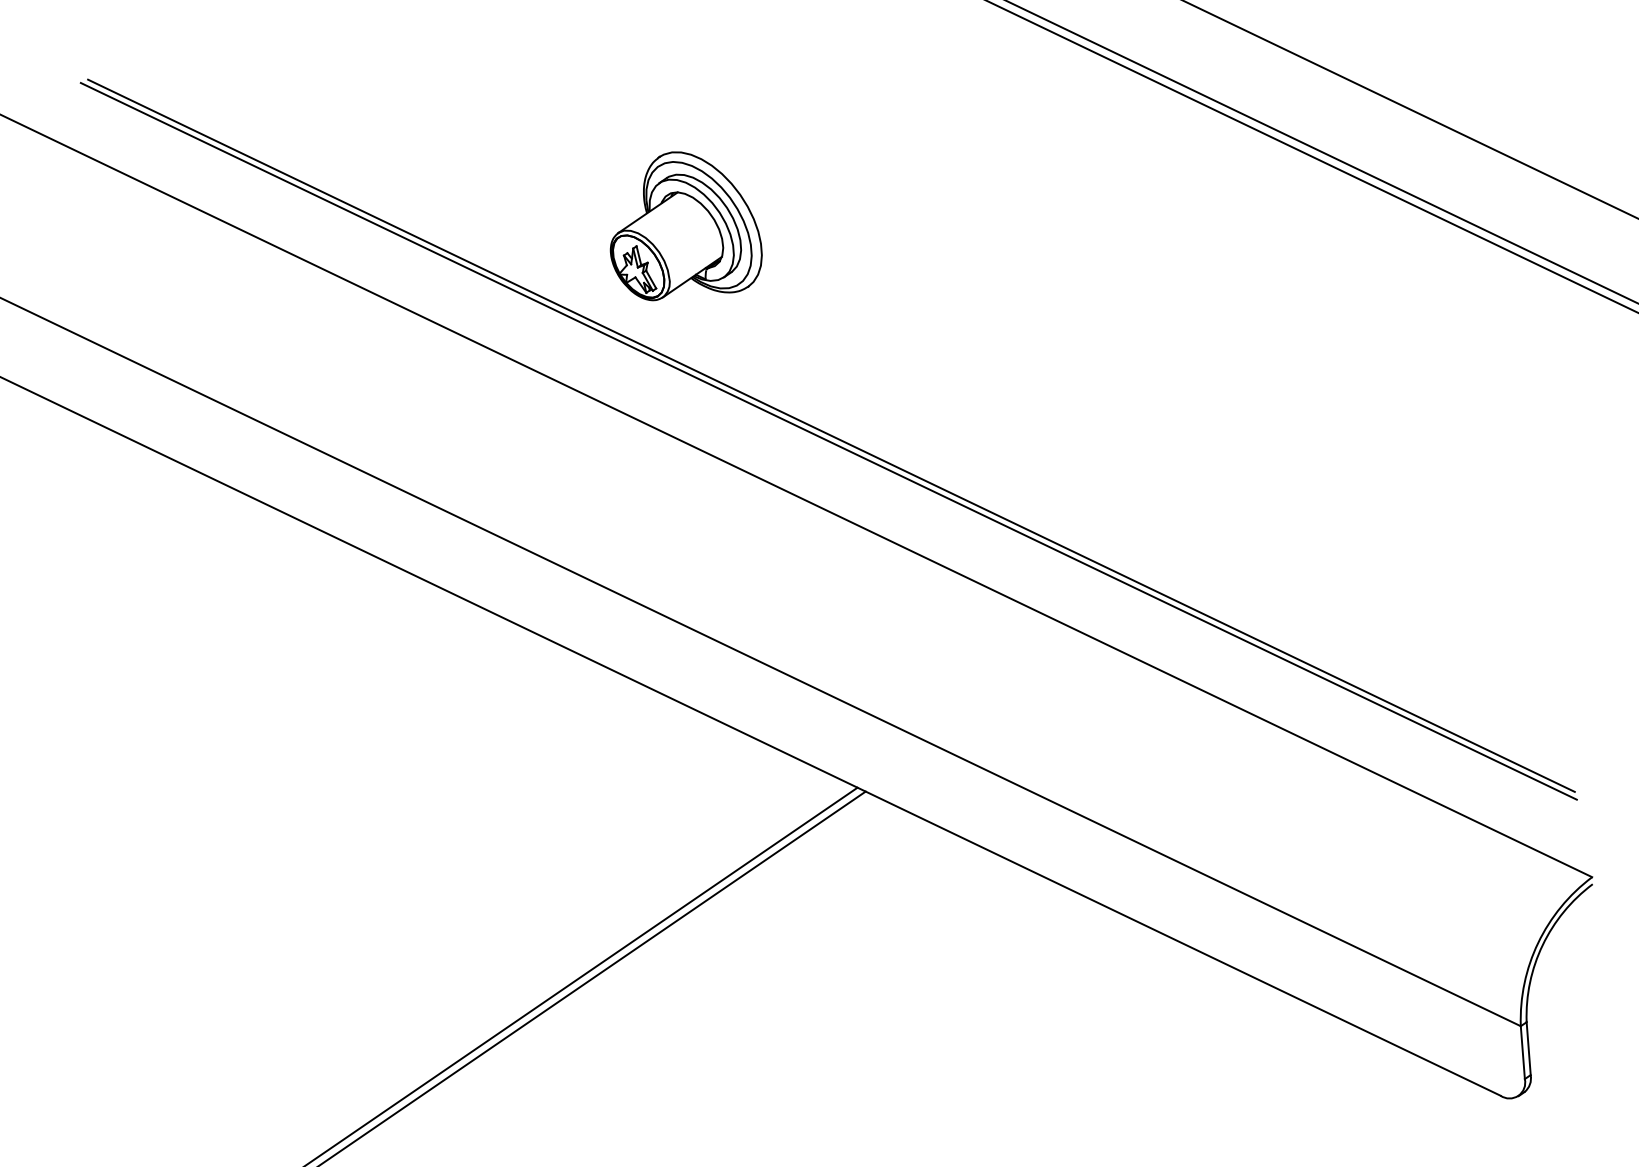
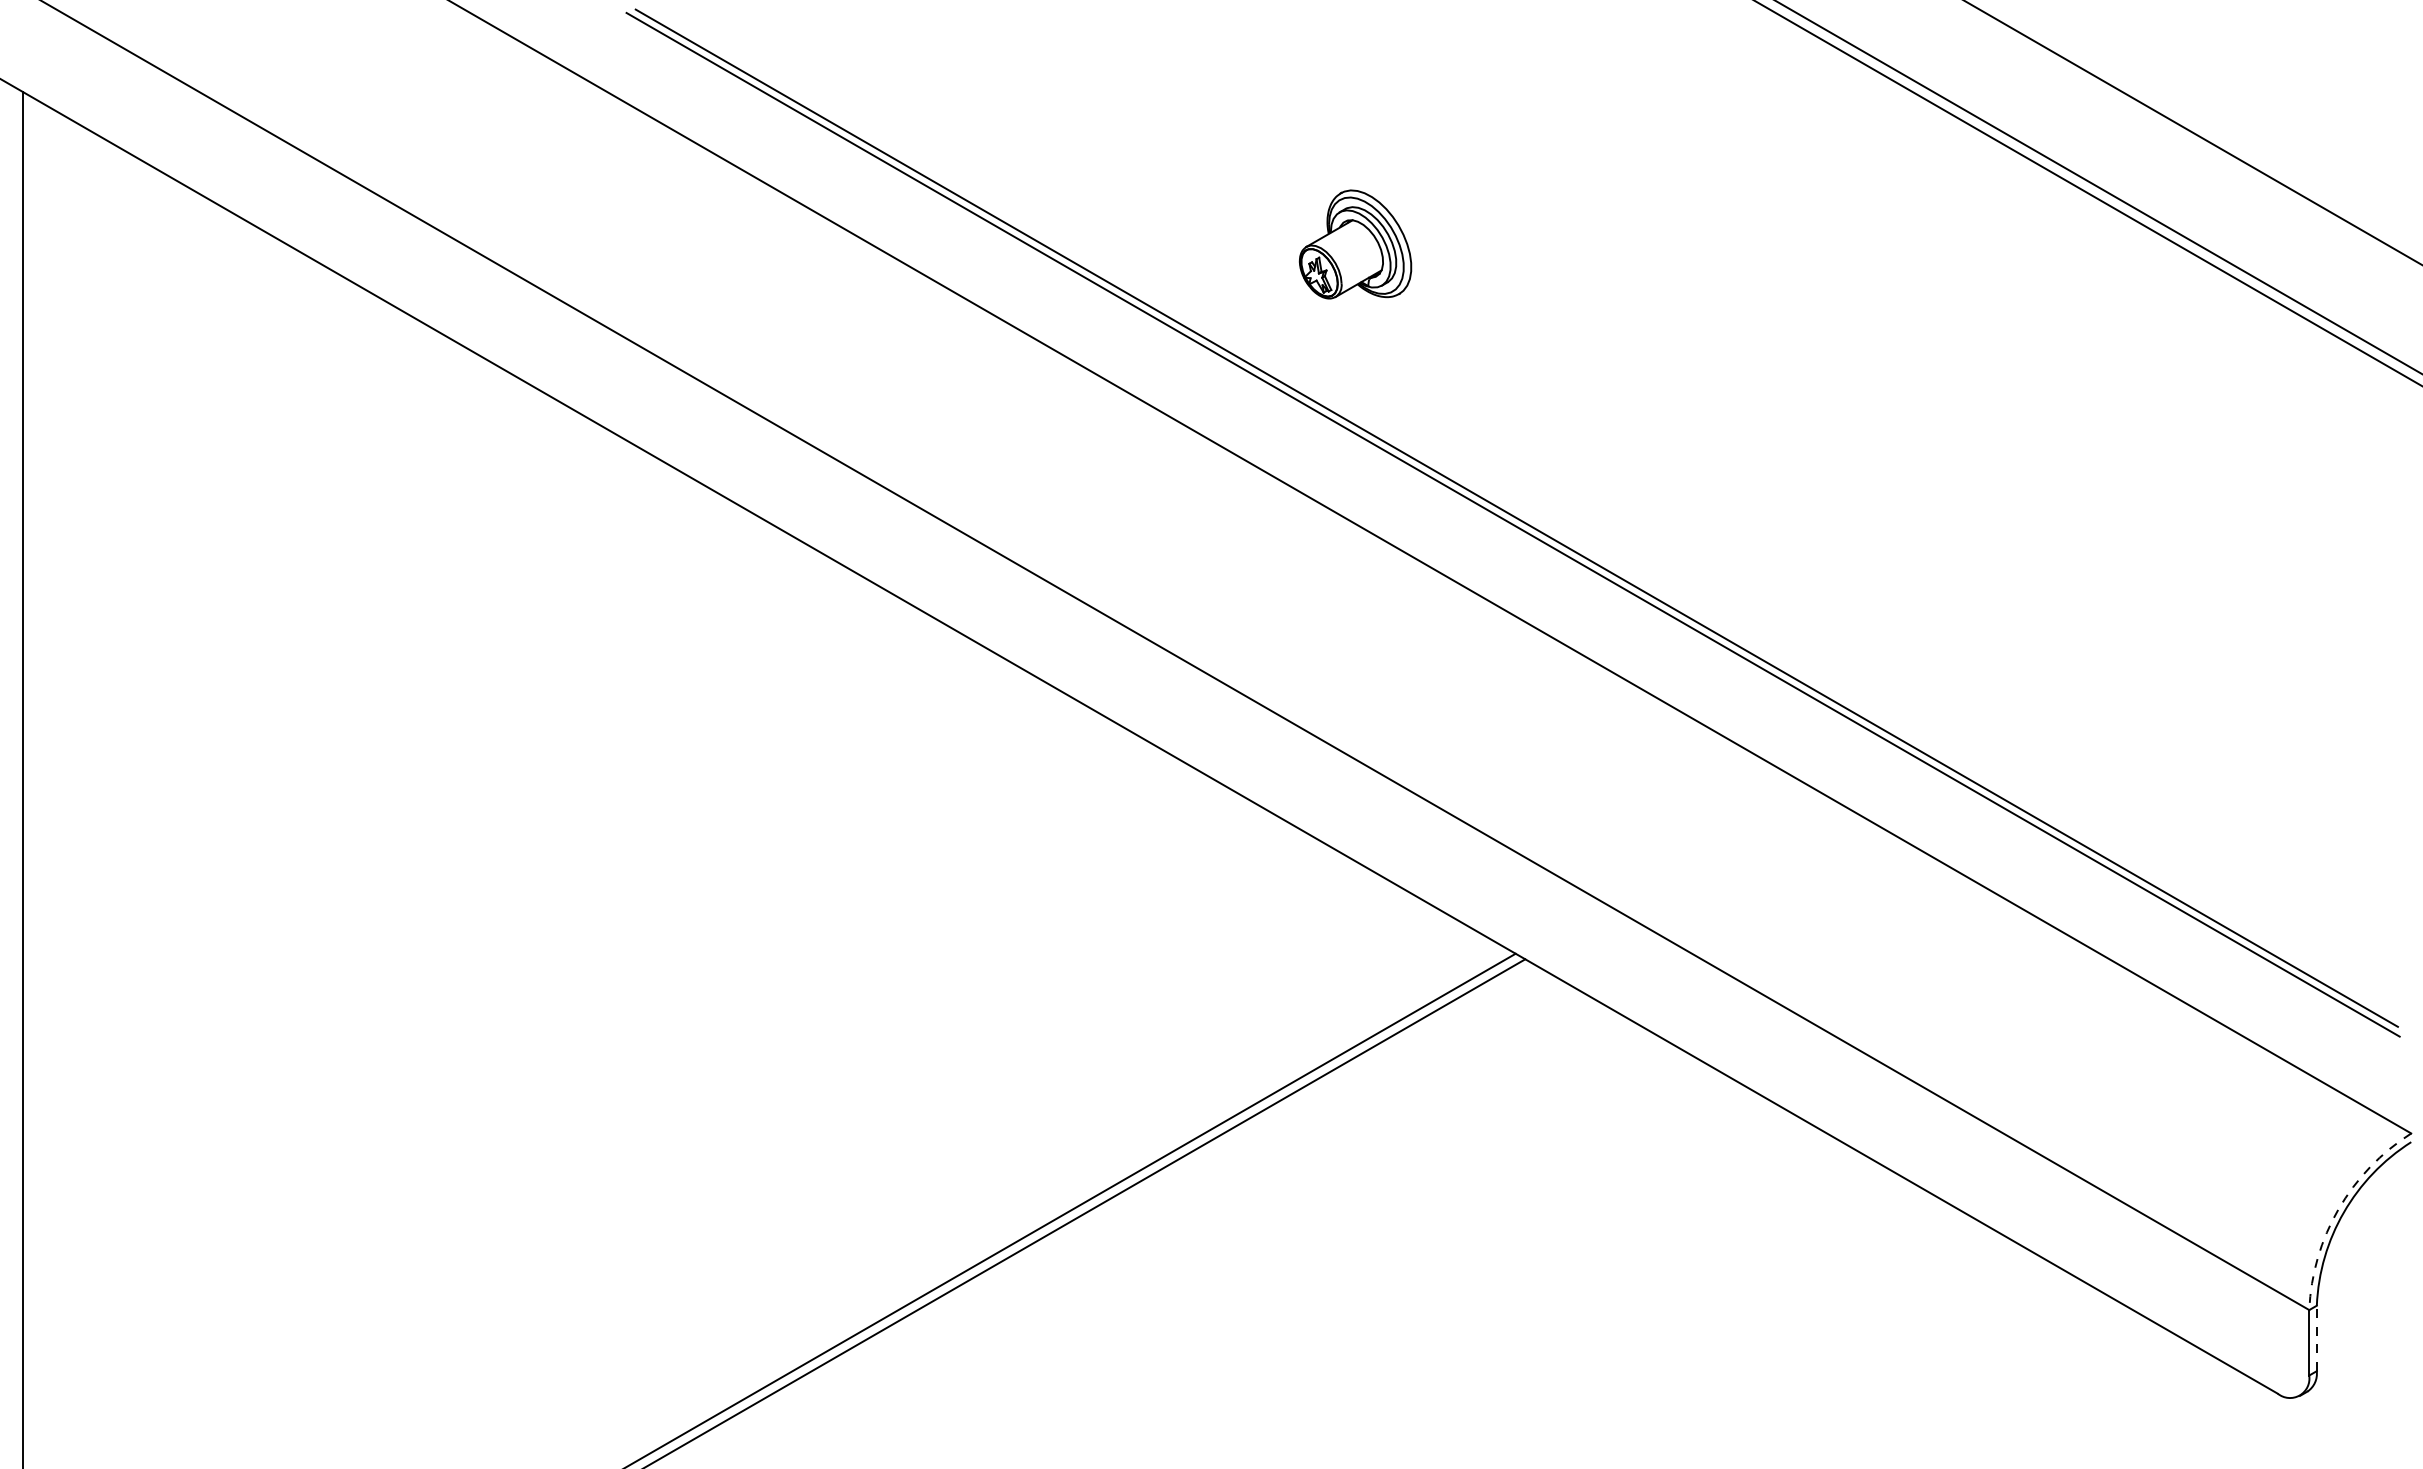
part: (684, 224) -> (1355, 244), size x0.6
arc: (1538, 943) -> (2338, 1209), solid -> dashed
line: (1528, 1048) -> (2316, 1338), solid -> dashed

